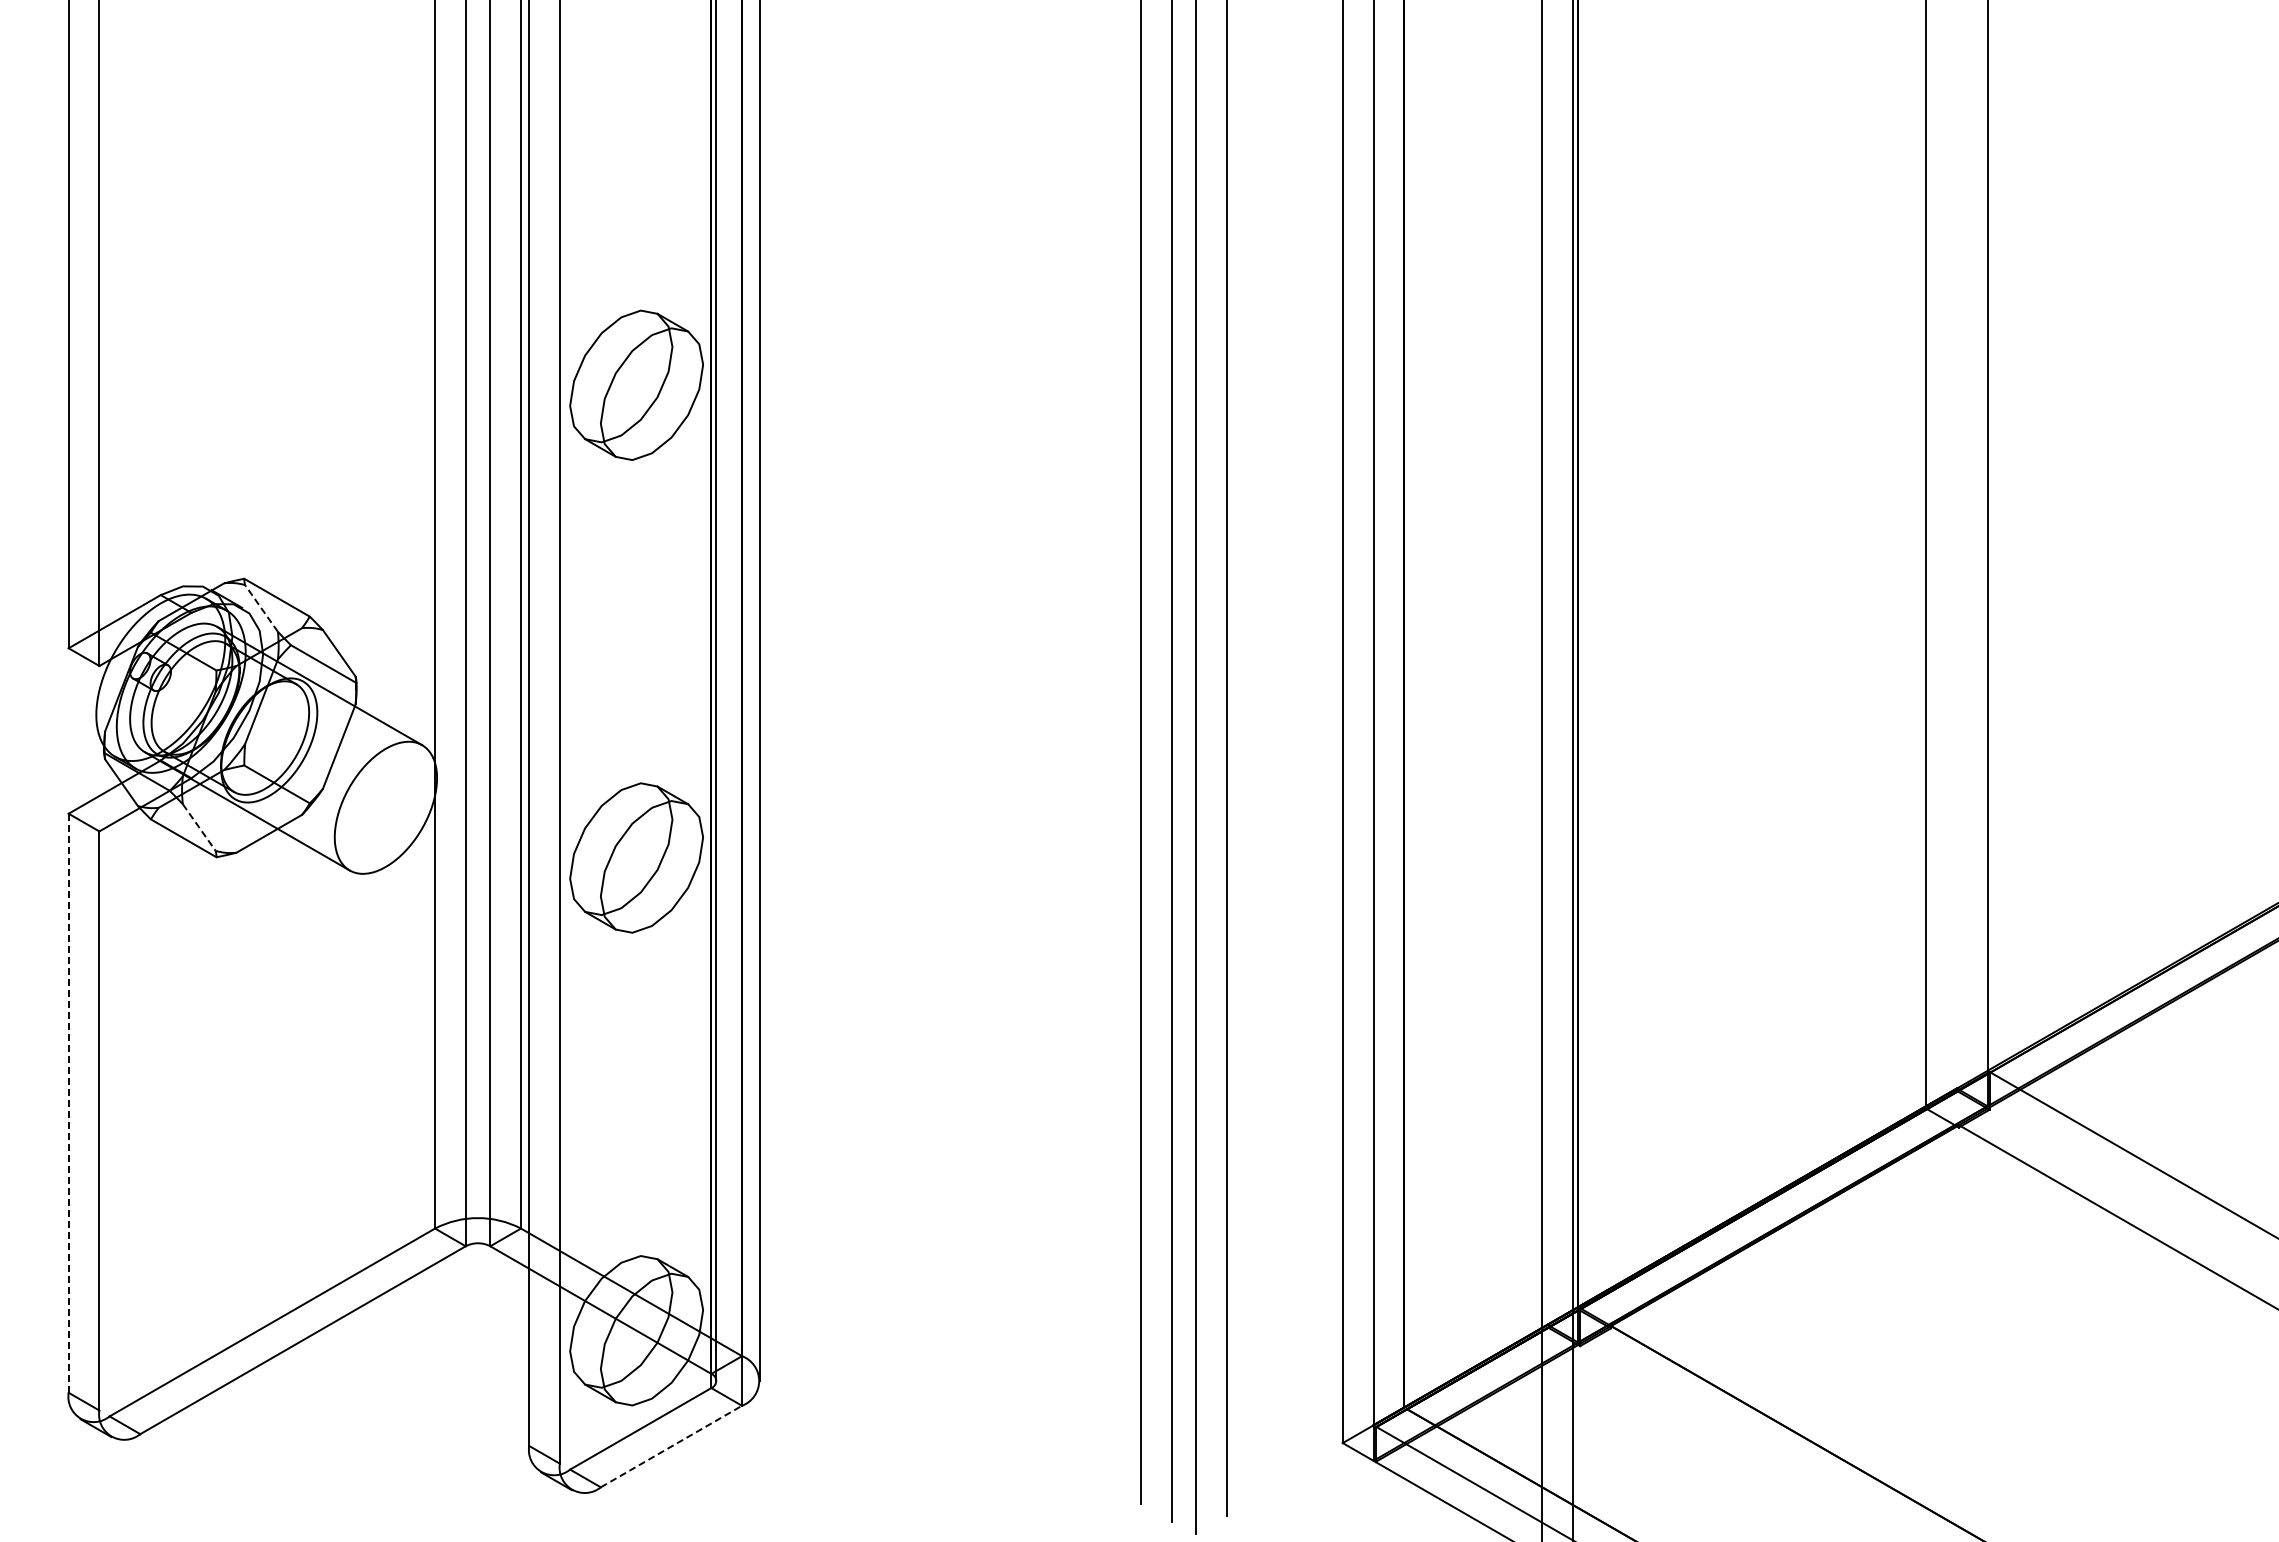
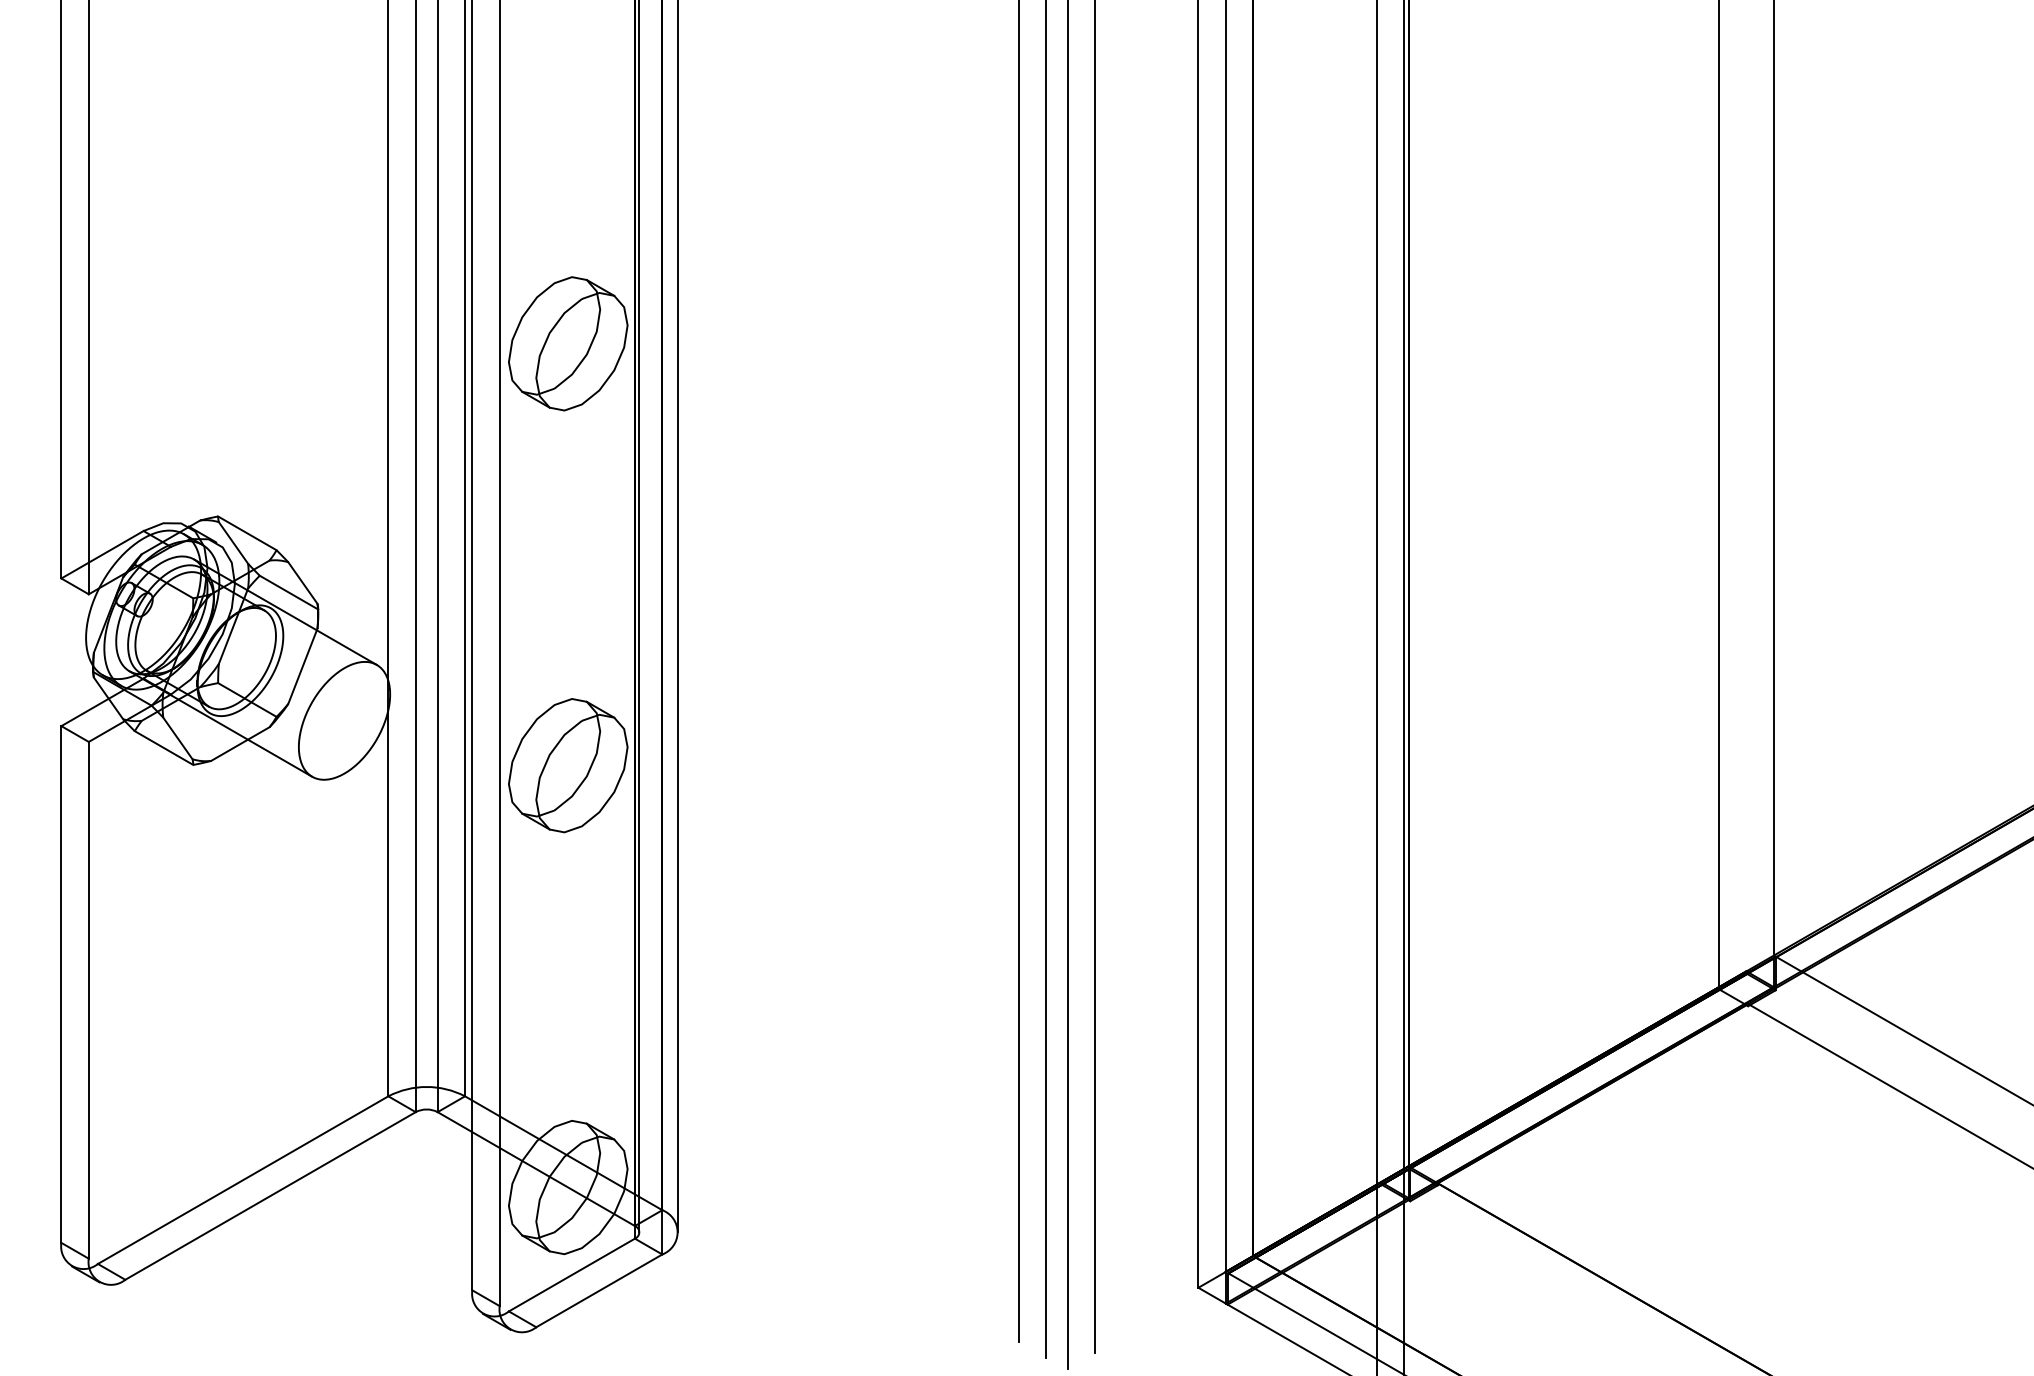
line: (261, 608) -> (233, 542), dashed -> solid
line: (199, 827) -> (178, 738), dashed -> solid
line: (68, 1103) -> (61, 984), dashed -> solid
line: (671, 1446) -> (599, 1290), dashed -> solid

